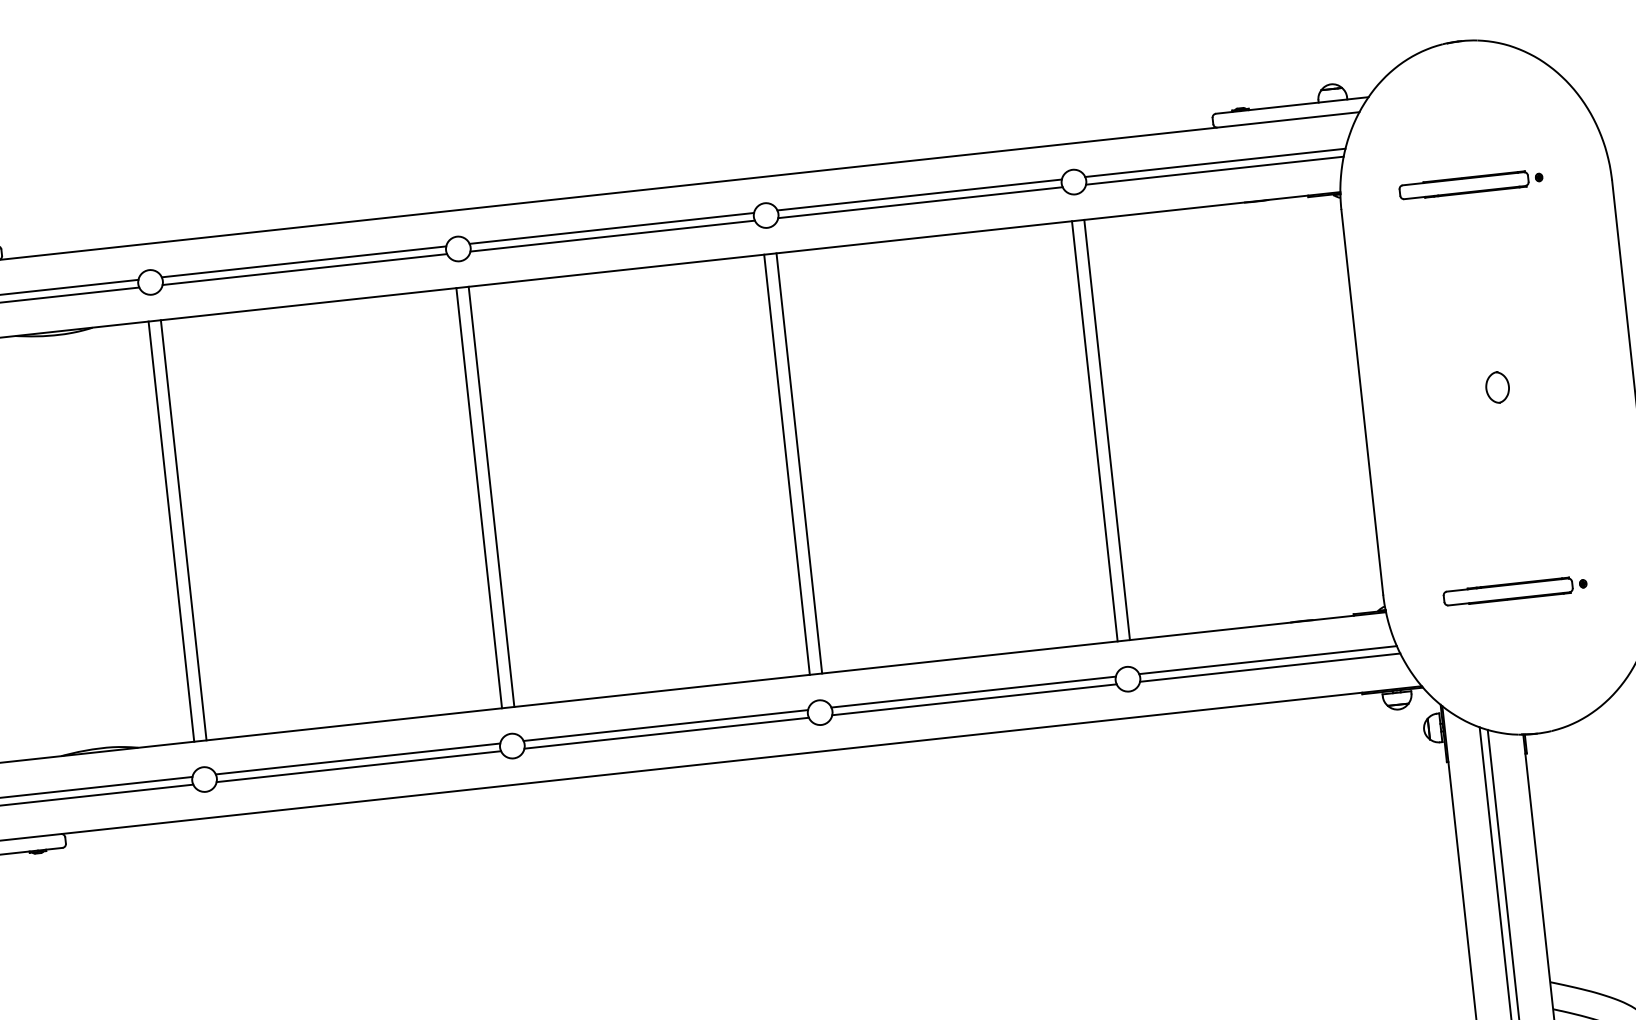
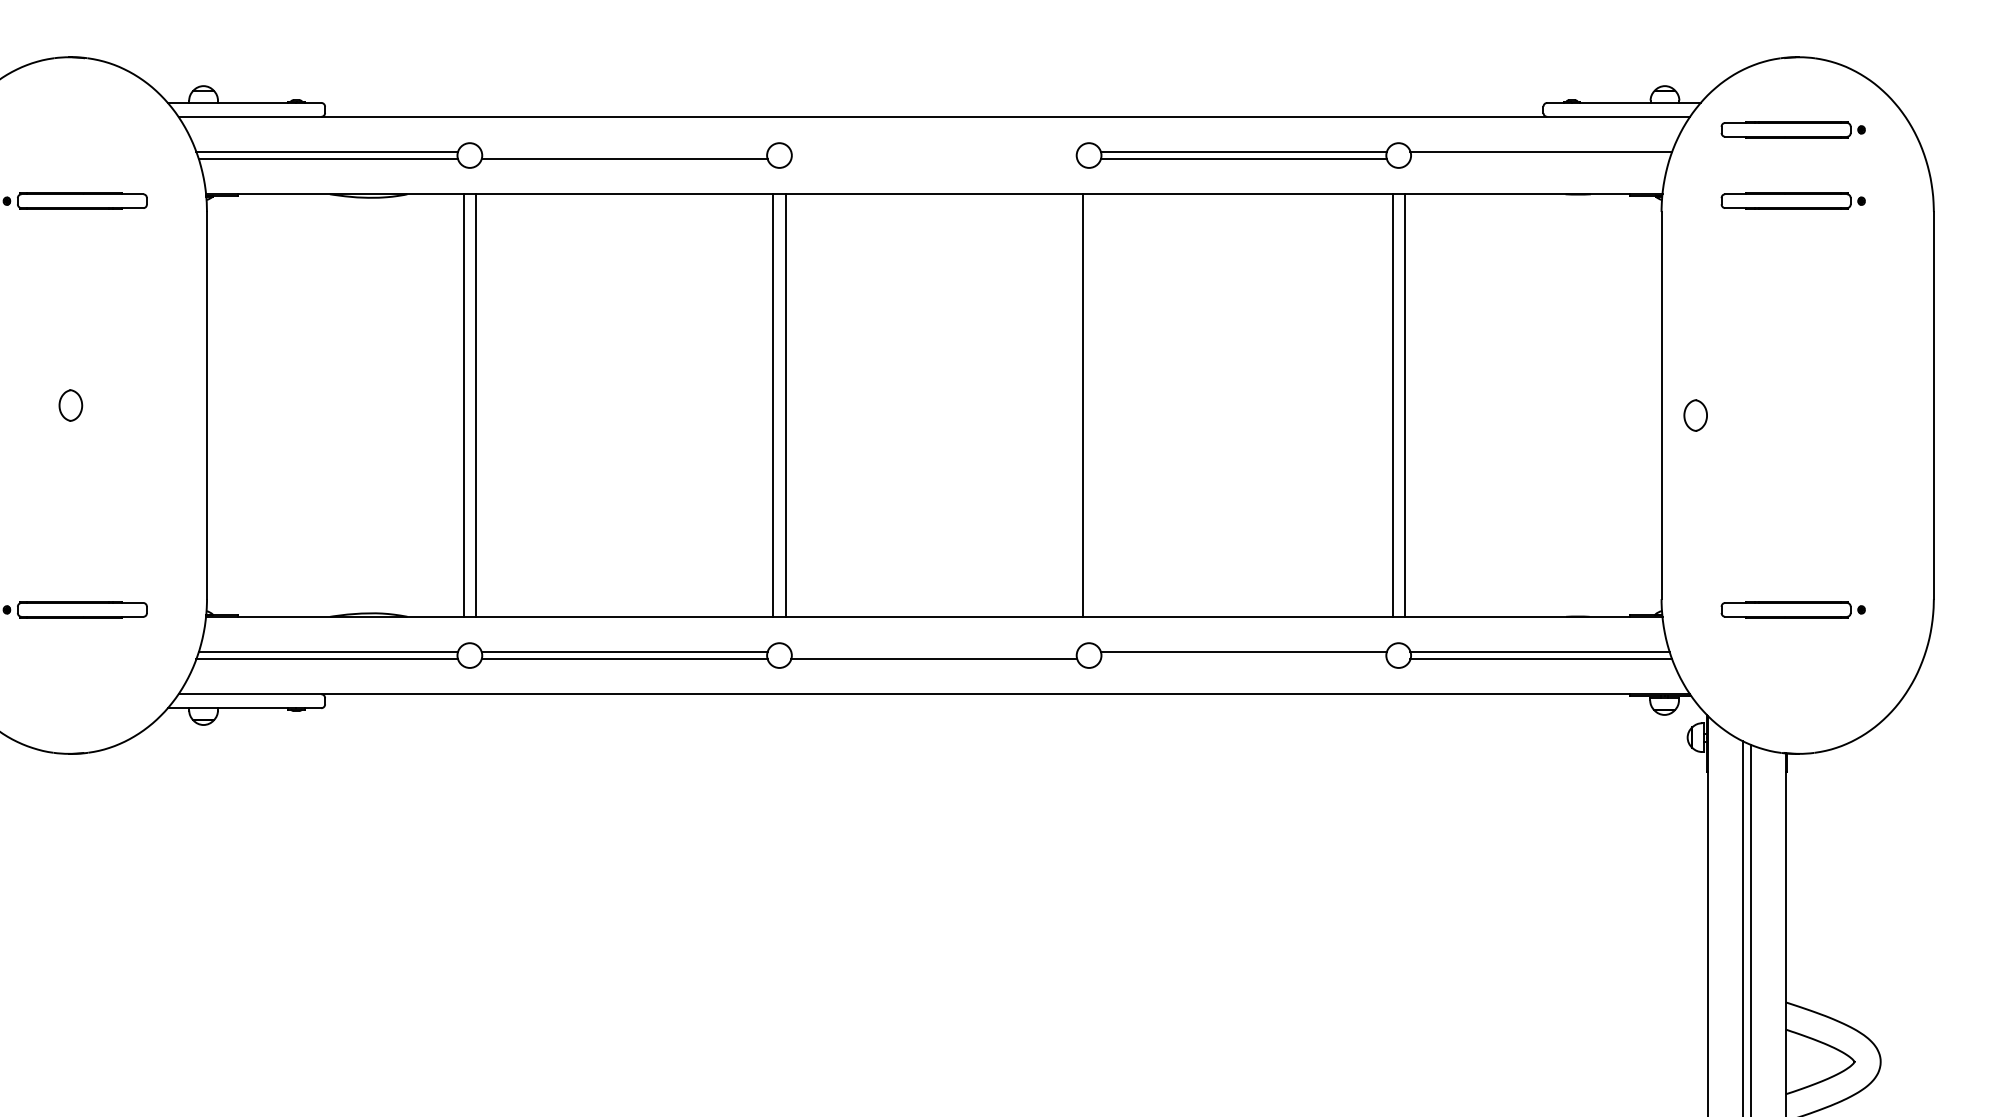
part: (1462, 113) -> (1792, 129), added
line: (1214, 170) -> (1539, 159), removed
line: (612, 228) -> (934, 151), removed
line: (612, 236) -> (934, 159), removed
line: (303, 261) -> (624, 151), removed
part: (1497, 387) -> (1695, 415), moved
line: (799, 463) -> (1095, 405), removed
line: (974, 699) -> (1243, 659), removed
line: (666, 725) -> (934, 651), removed

